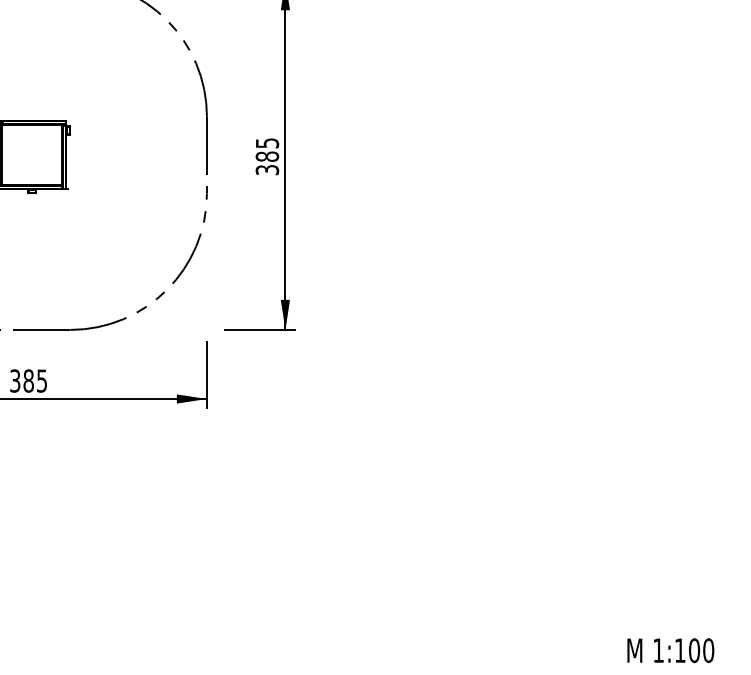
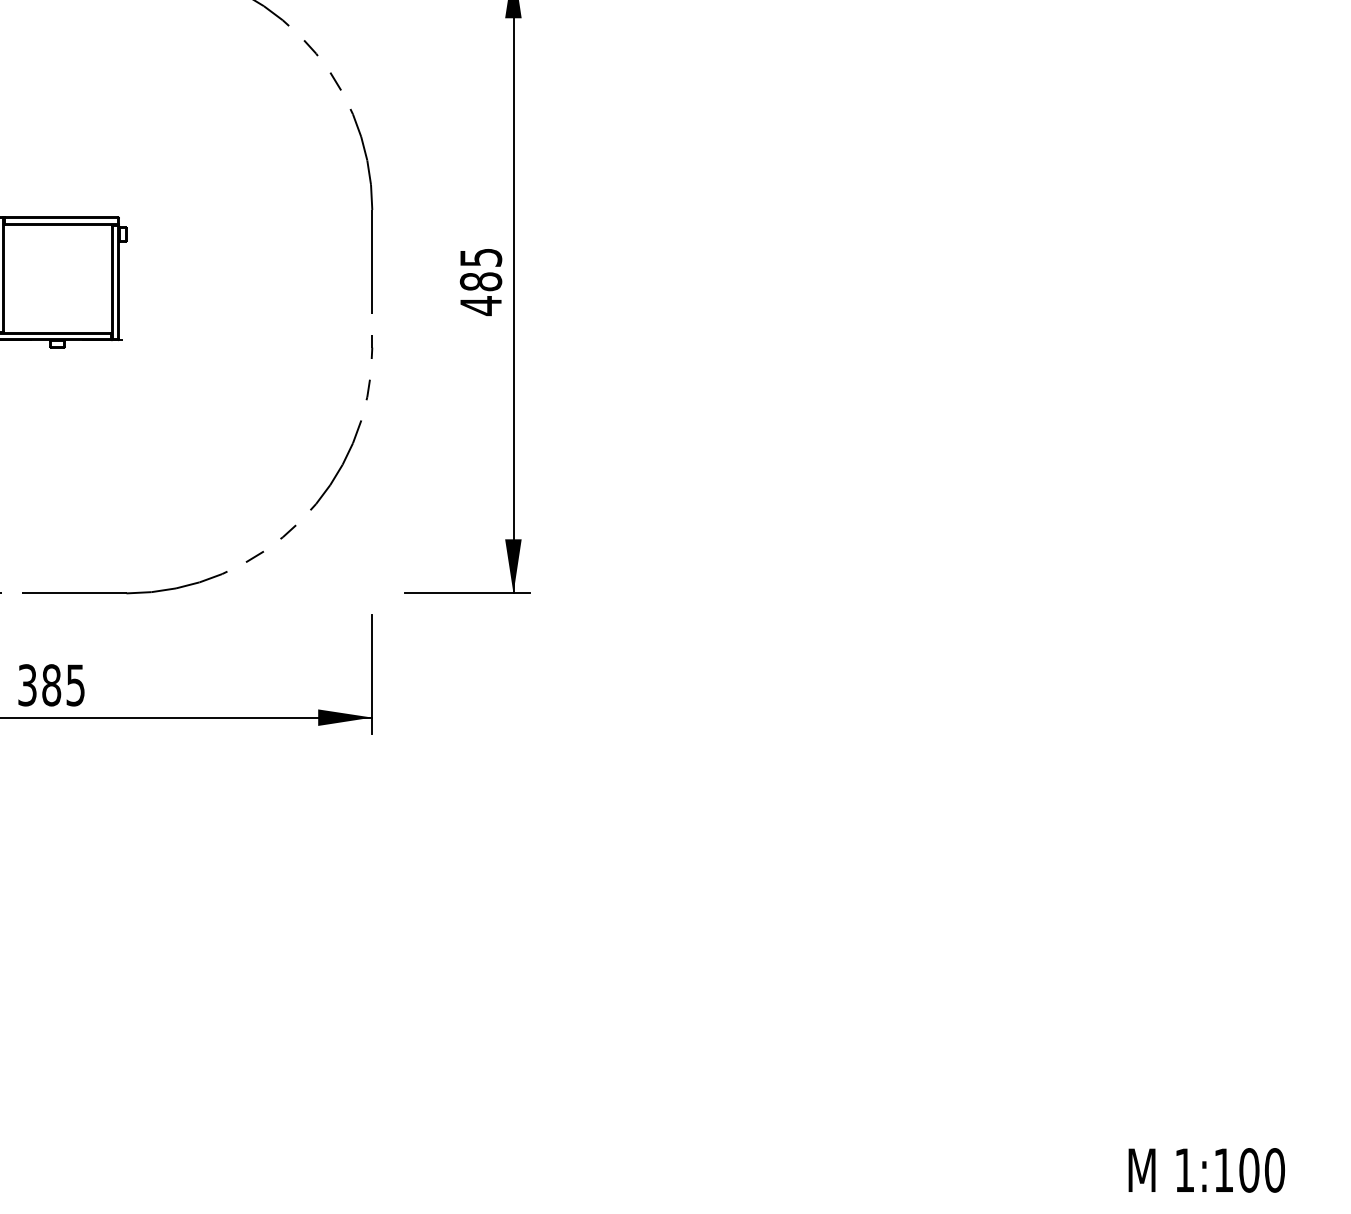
text: (267, 169) -> (481, 304), 385 -> 485

